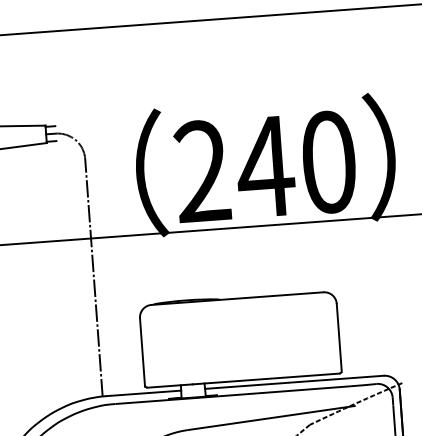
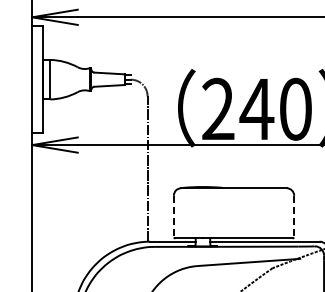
line: (339, 337) -> (294, 216), solid -> dashed
line: (141, 352) -> (173, 216), solid -> dashed

